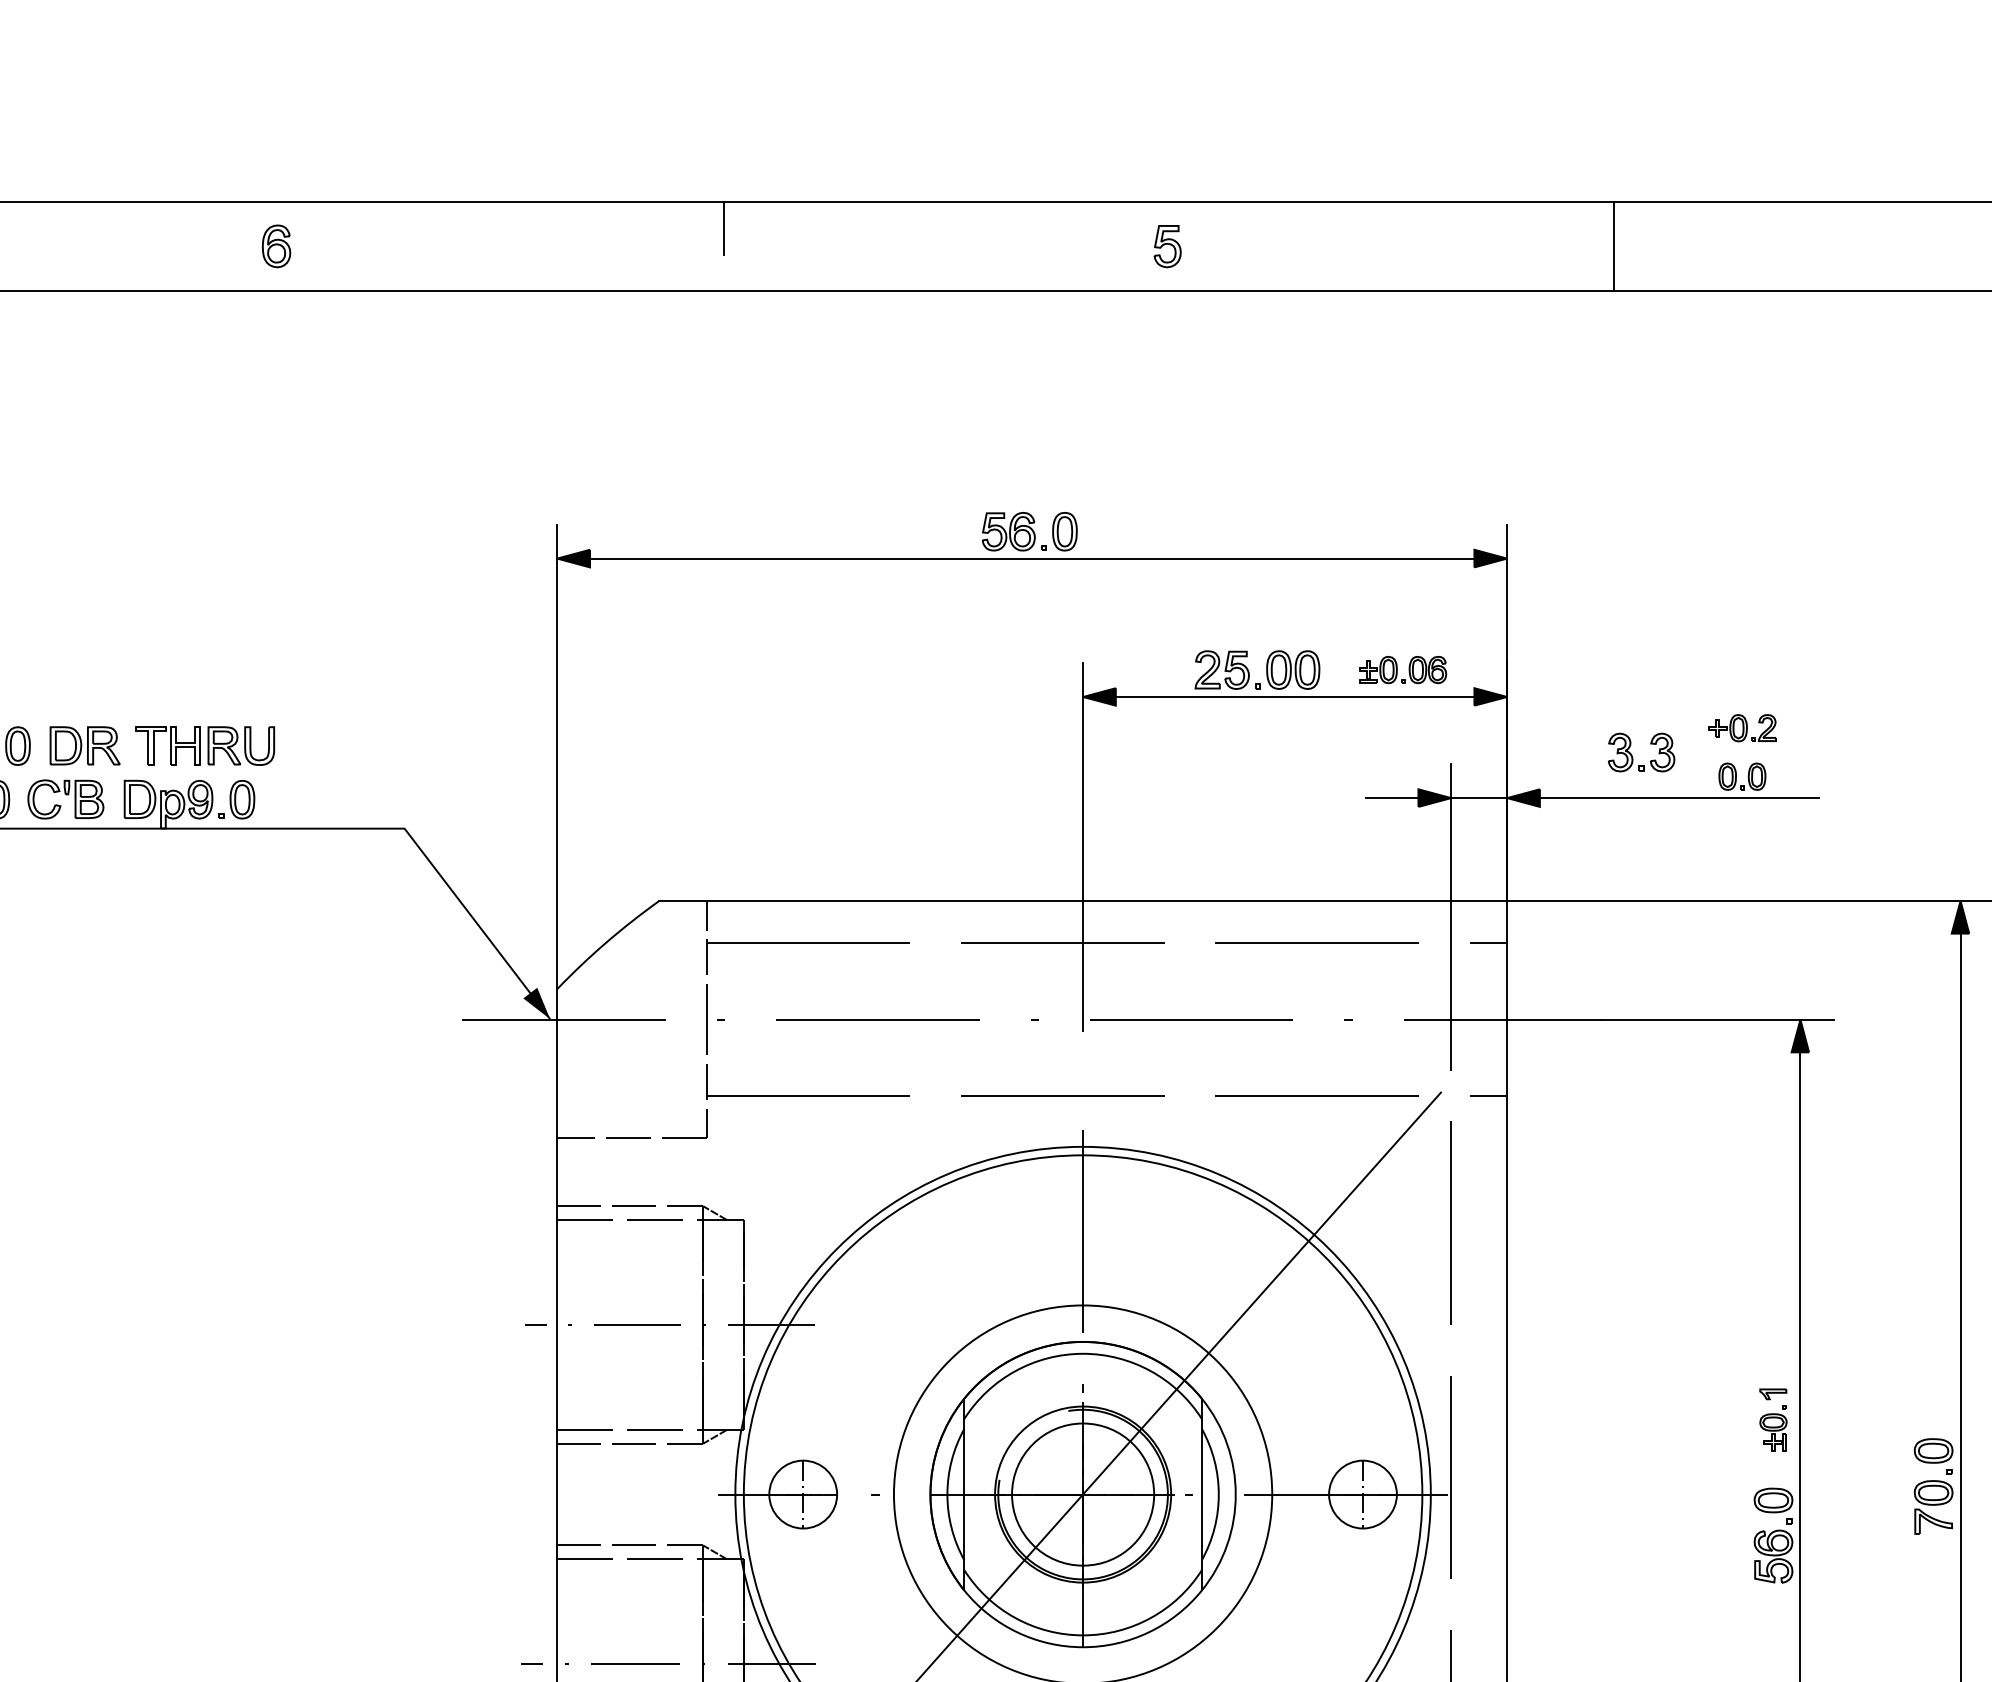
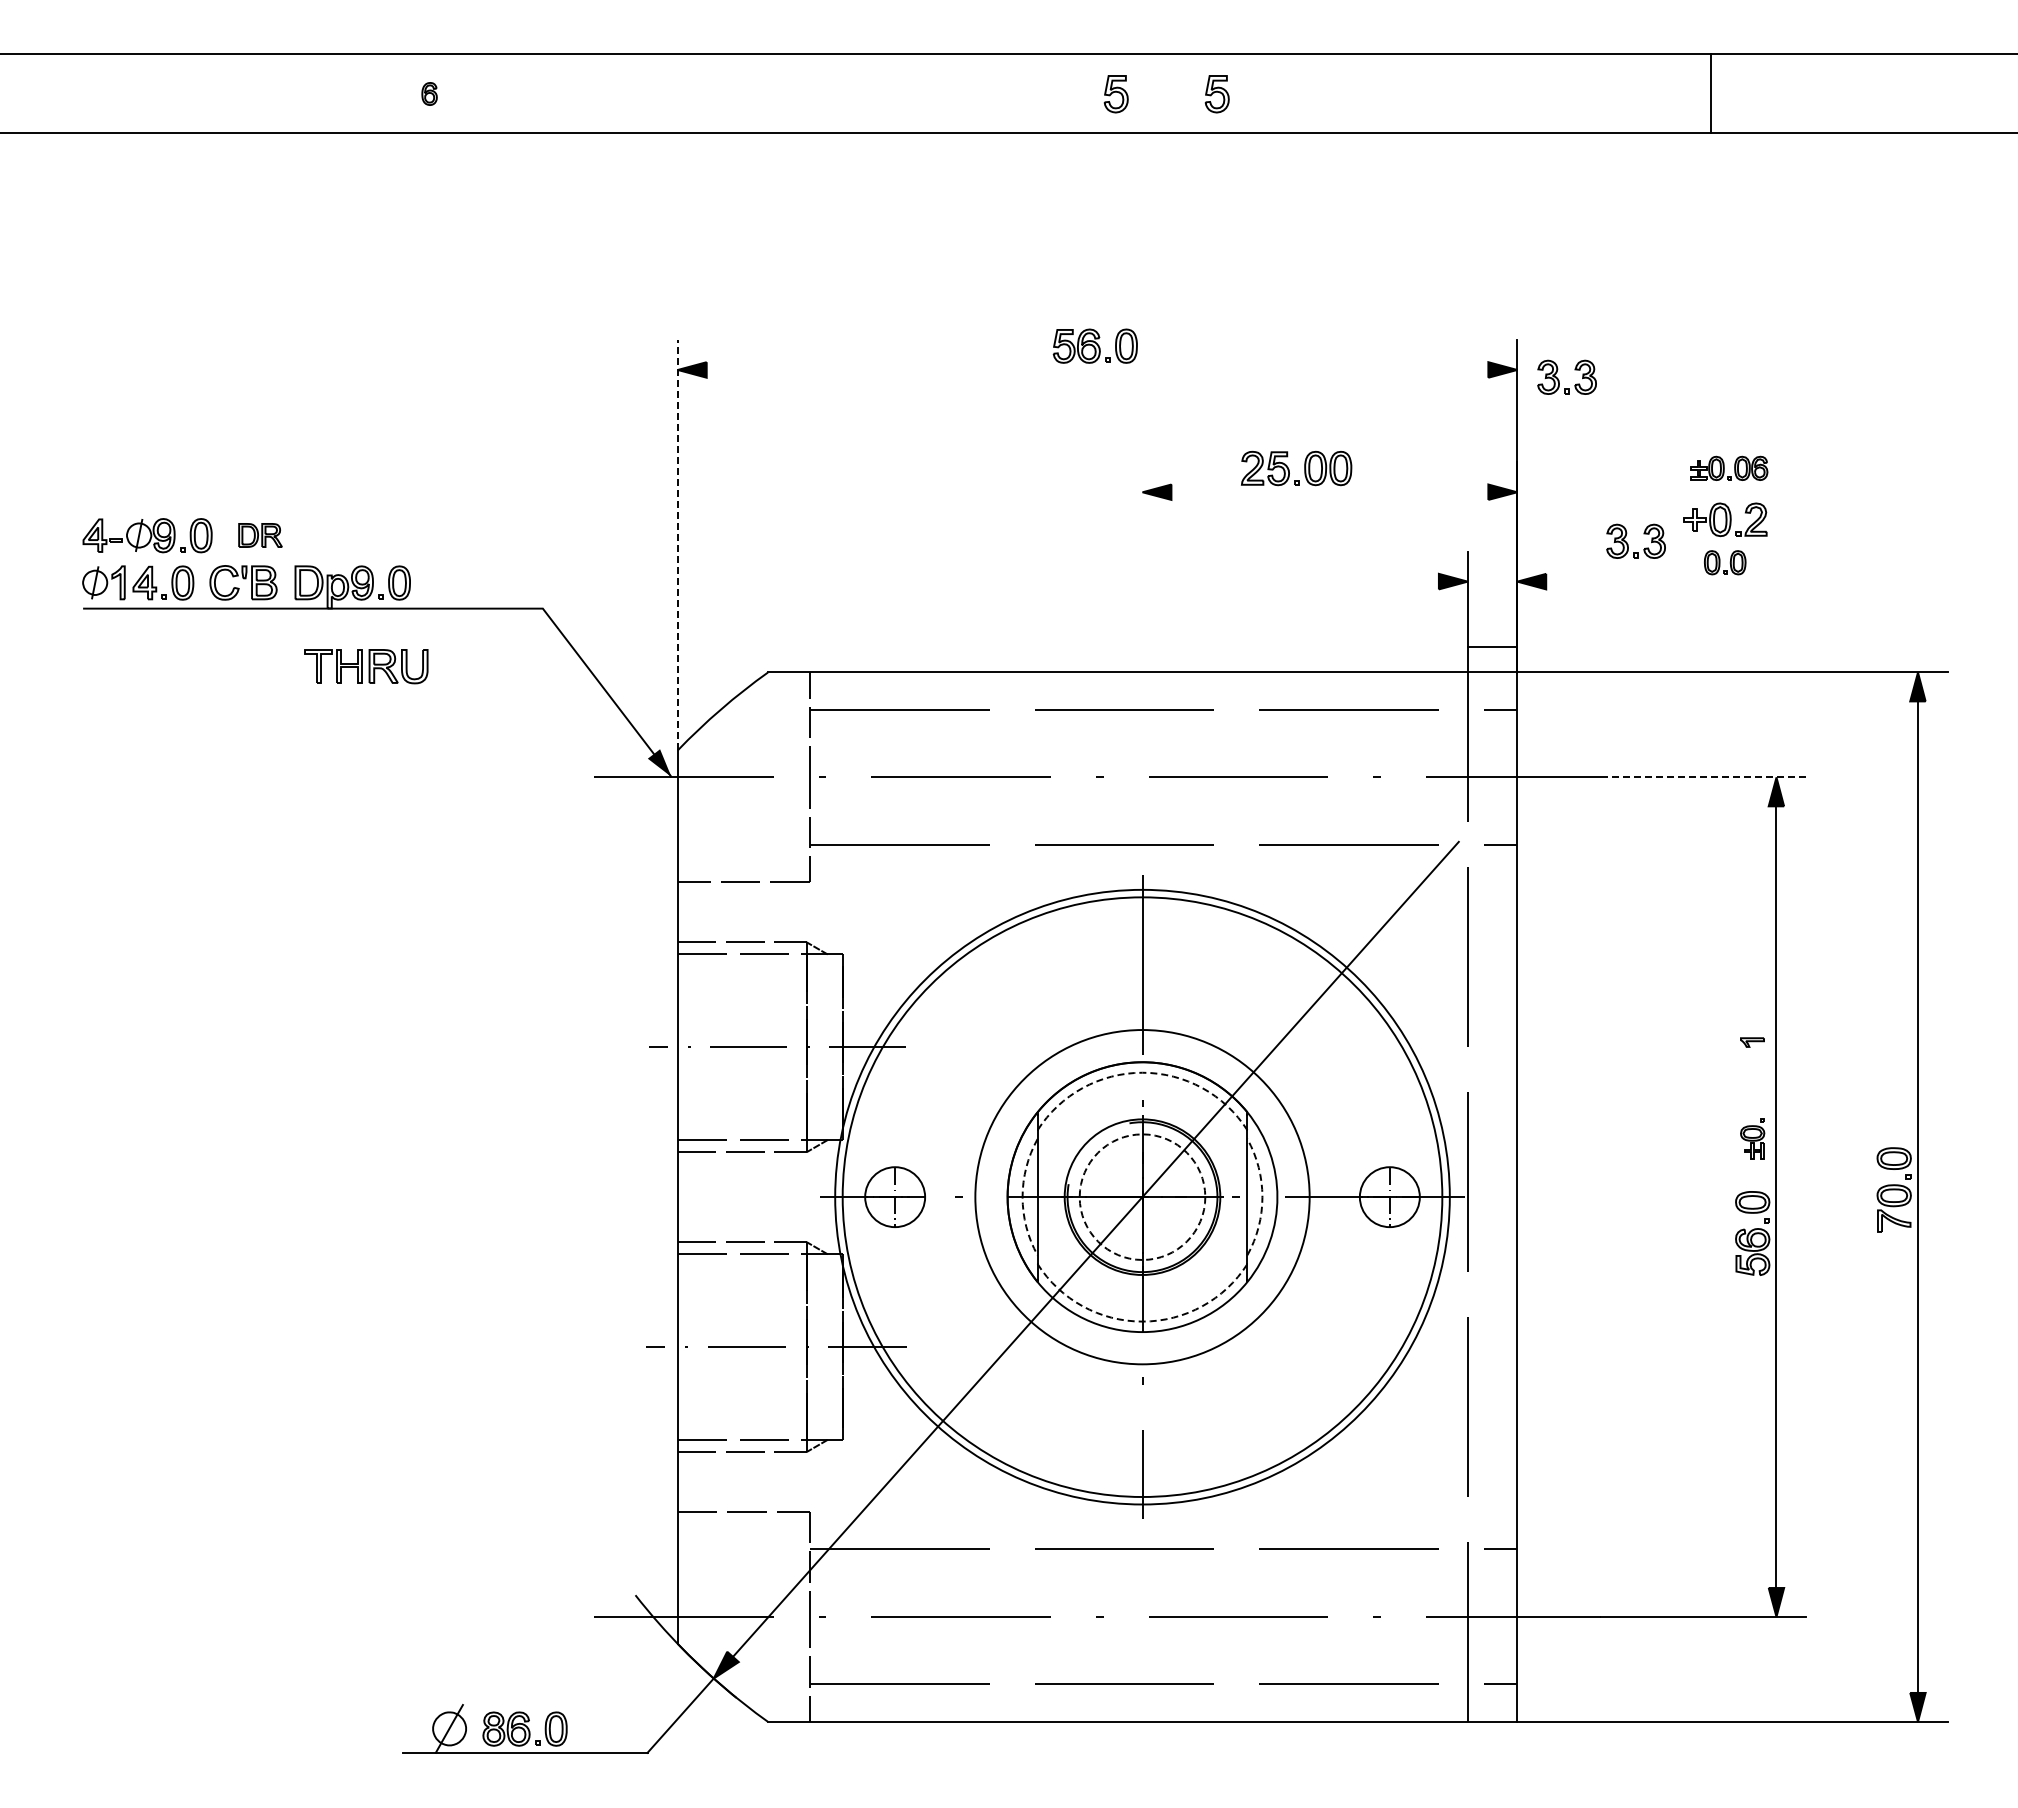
line: (724, 227) -> (825, 77), removed
part: (276, 245) -> (429, 93), size x0.6
line: (1614, 245) -> (1711, 93), moved
part: (1052, 246) -> (1115, 94), added
line: (1032, 558) -> (1097, 369), removed
part: (1554, 570) -> (1559, 380), added
part: (1403, 668) -> (1729, 467), moved
line: (1294, 697) -> (1329, 492), removed
part: (1742, 727) -> (1725, 519), size x1.4
part: (85, 745) -> (260, 535), size x0.7
part: (205, 745) -> (366, 666), moved
line: (556, 756) -> (677, 544), solid -> dashed
line: (1391, 797) -> (1415, 581), removed
line: (1479, 797) -> (1492, 646), moved
line: (1679, 797) -> (1669, 581), removed
line: (1083, 846) -> (1142, 624), removed
line: (1717, 1019) -> (1703, 777), solid -> dashed
arc: (1083, 1353) -> (1142, 1072), solid -> dashed
part: (1773, 1394) -> (1752, 1042), moved
circle: (1083, 1493) -> (1142, 1196), solid -> dashed
arc: (947, 1494) -> (1022, 1197), solid -> dashed
arc: (1218, 1494) -> (1262, 1197), solid -> dashed
arc: (1083, 1635) -> (1142, 1321), solid -> dashed

